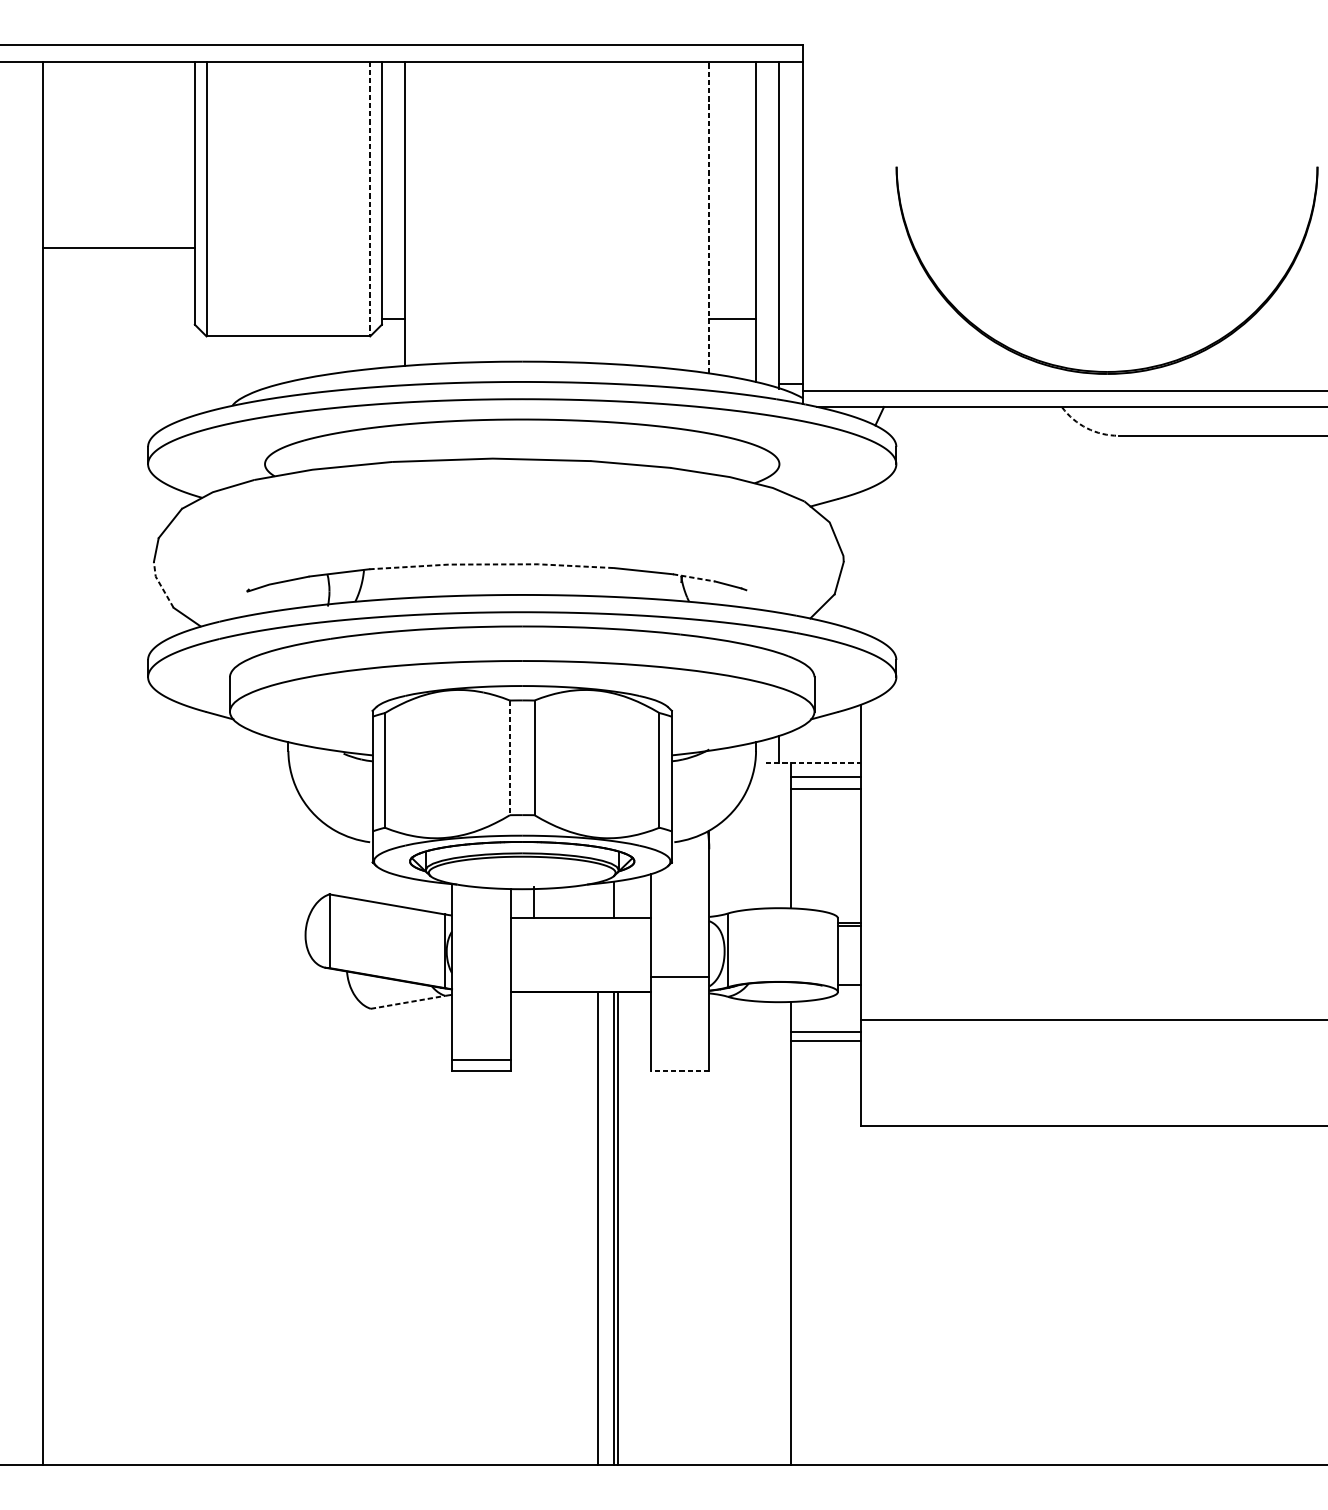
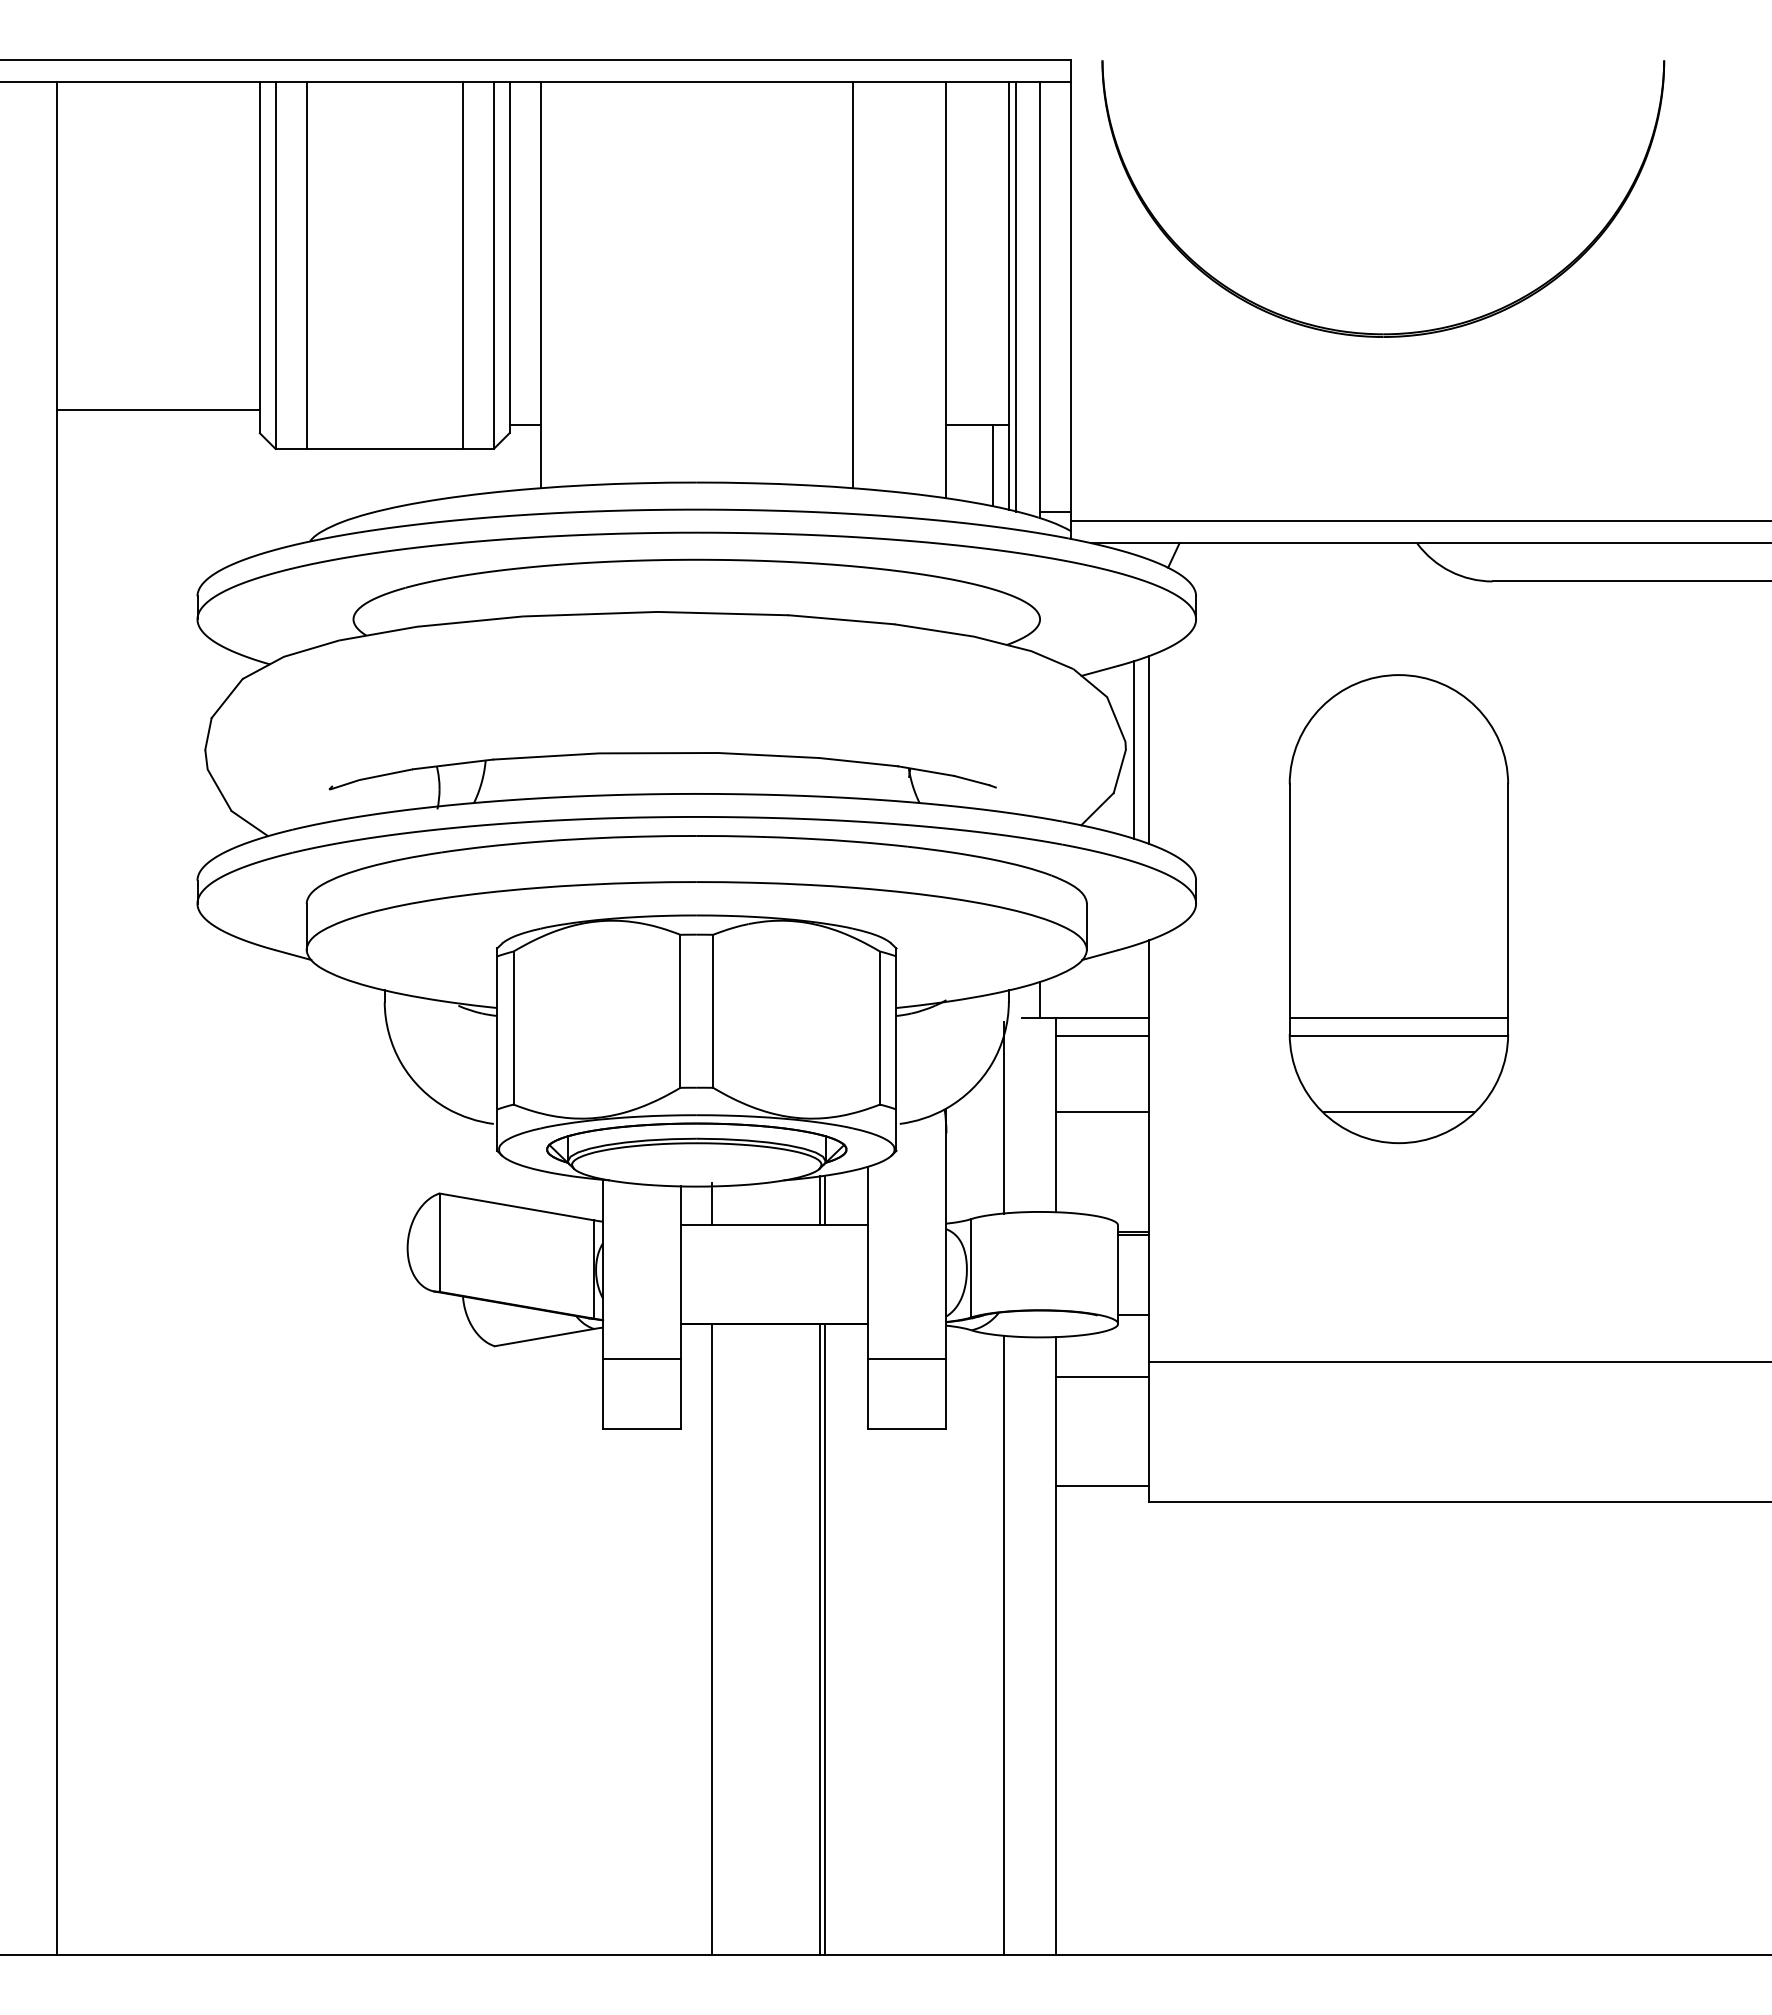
line: (229, 199) -> (306, 265), added
line: (346, 199) -> (462, 265), added
line: (369, 199) -> (493, 265), dashed -> solid
line: (638, 214) -> (852, 285), added
line: (709, 217) -> (946, 289), dashed -> solid
line: (761, 222) -> (1016, 296), added
line: (118, 247) -> (158, 409), moved
line: (744, 348) -> (993, 465), added
part: (1107, 371) -> (1383, 333), moved
arc: (1086, 428) -> (1450, 571), dashed -> solid
line: (849, 561) -> (1133, 749), added
line: (861, 561) -> (1149, 749), added
line: (492, 564) -> (656, 753), dashed -> solid
line: (694, 578) -> (926, 771), dashed -> solid
line: (160, 584) -> (214, 780), dashed -> solid
part: (1048, 681) -> (1398, 909), added
line: (510, 757) -> (680, 1011), dashed -> solid
line: (813, 763) -> (1085, 1018), dashed -> solid
line: (826, 788) -> (1102, 1112), moved
line: (752, 837) -> (1003, 1117), added
line: (617, 899) -> (824, 1200), added
line: (680, 976) -> (907, 1359), moved
line: (408, 1002) -> (544, 1337), dashed -> solid
line: (826, 1041) -> (1102, 1486), moved
line: (481, 1059) -> (642, 1359), moved
line: (679, 1070) -> (906, 1428), dashed -> solid
line: (598, 1227) -> (712, 1638), moved
line: (752, 1232) -> (1003, 1644), added

